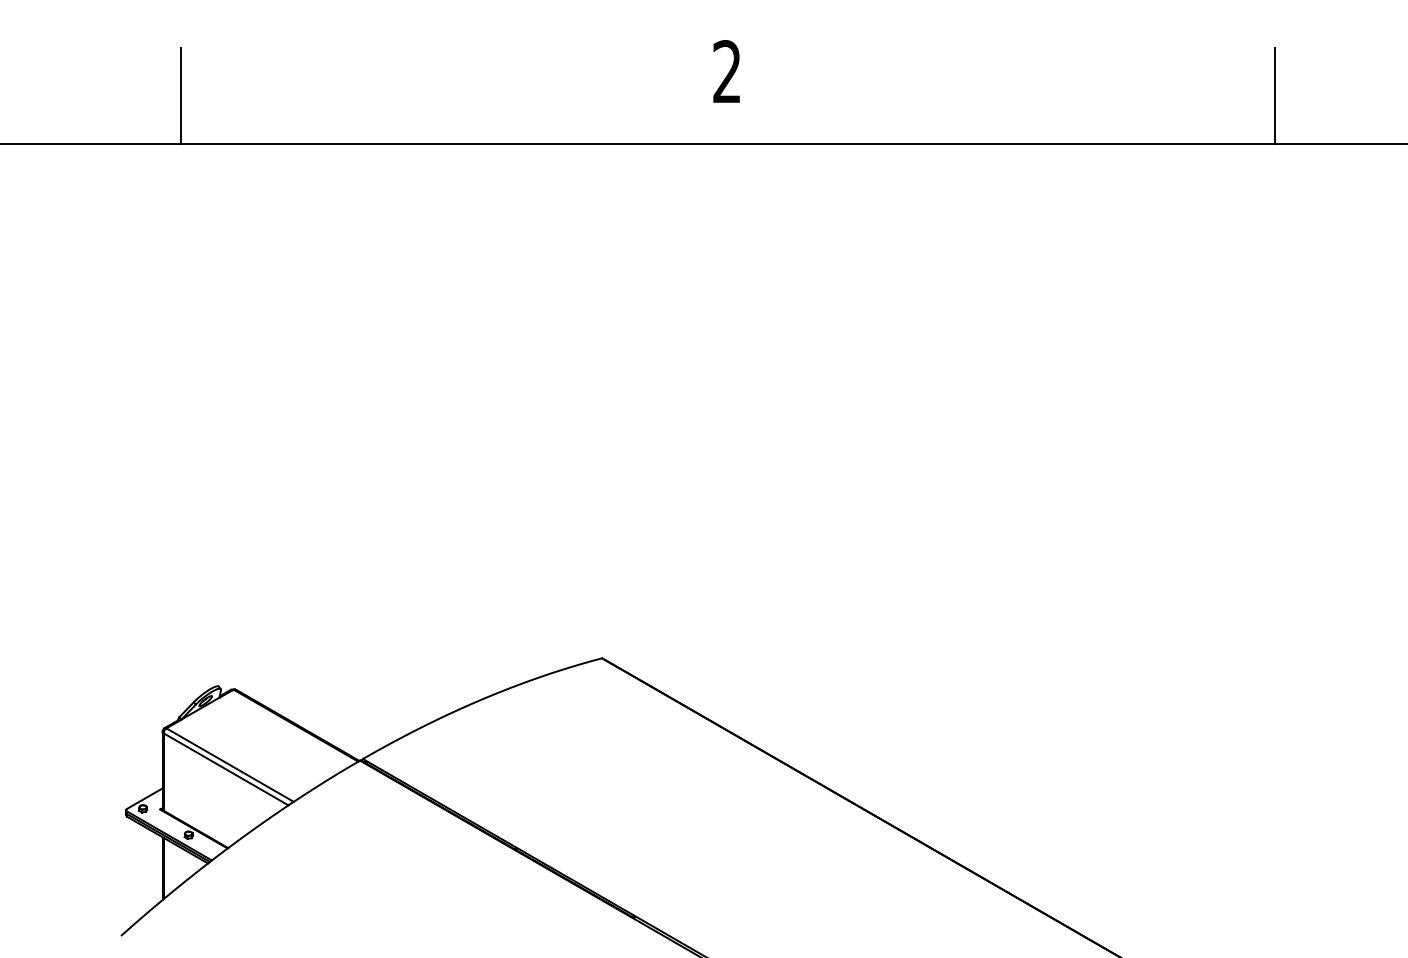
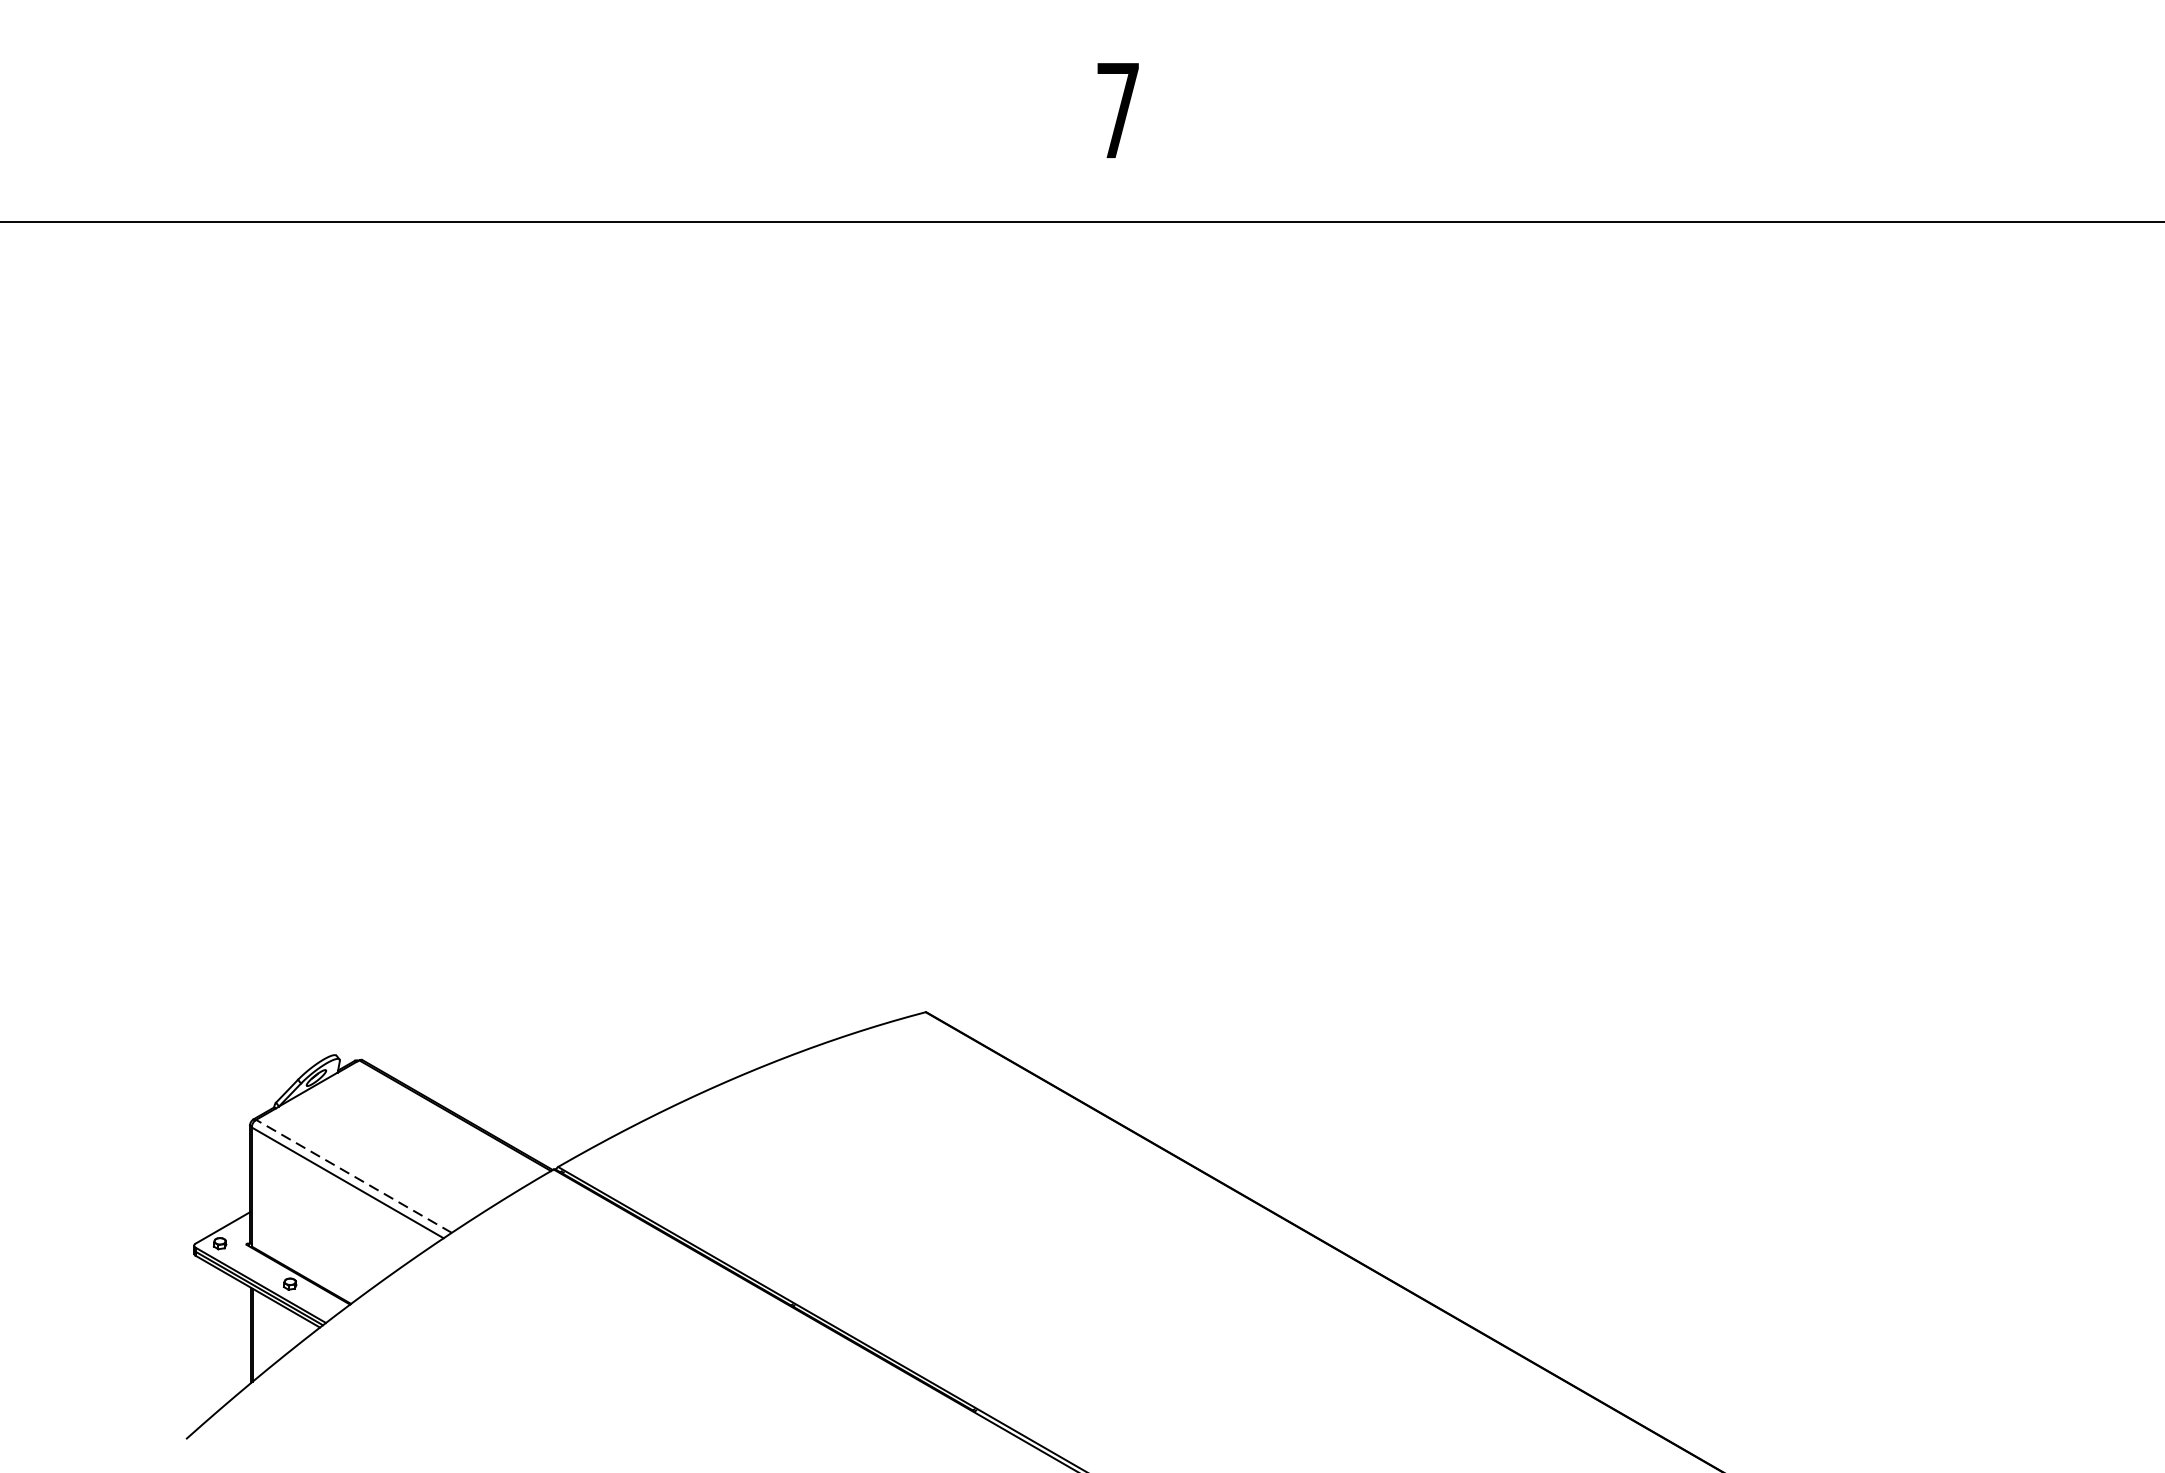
text: (726, 71) -> (1117, 110), 2 -> 7
line: (181, 95) -> (279, 146), removed
line: (1274, 95) -> (1959, 146), removed
line: (229, 764) -> (353, 1175), solid -> dashed

